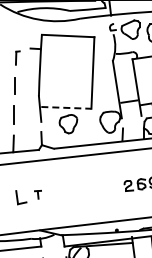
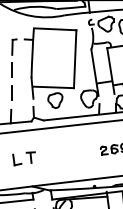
part: (17, 57) -> (14, 46), size x1.43
line: (66, 107) -> (53, 87), dashed -> solid
part: (37, 194) -> (30, 157), size x1.67

